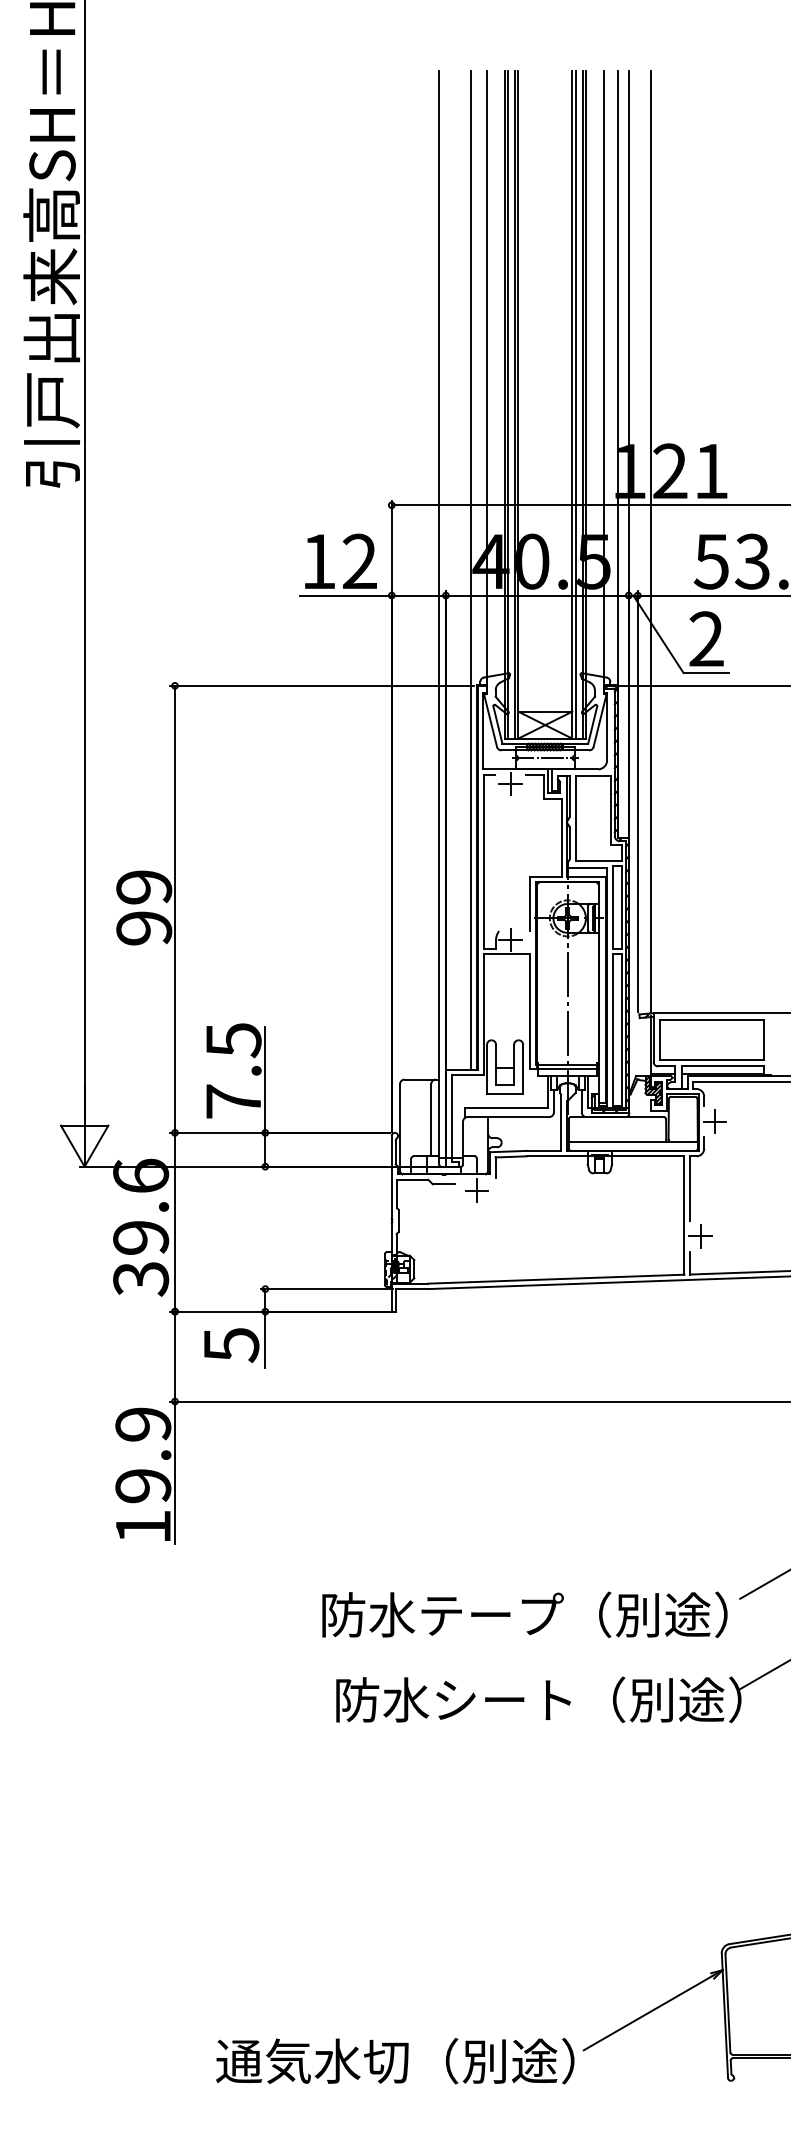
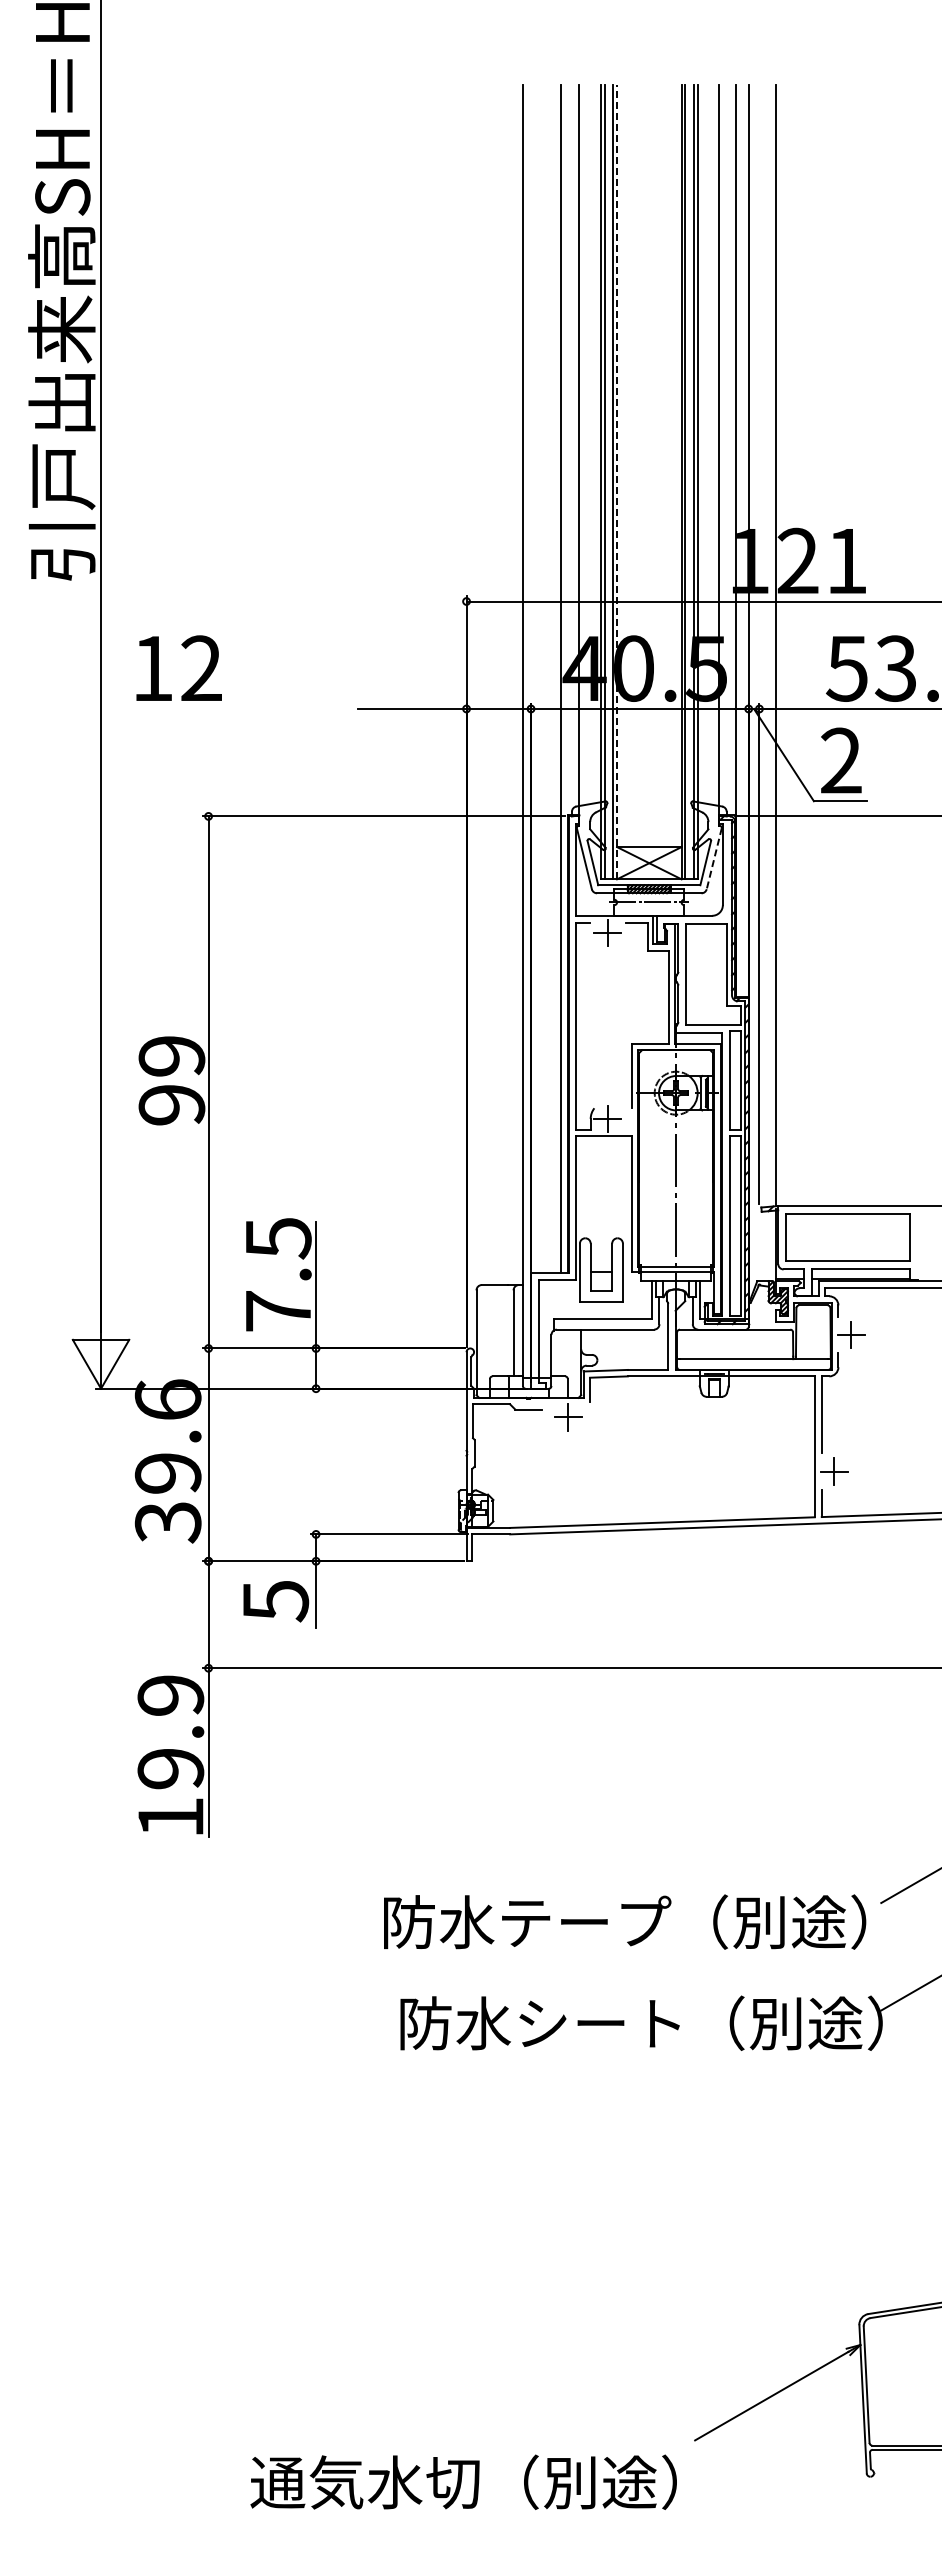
line: (518, 404) -> (617, 481), solid -> dashed
text: (340, 560) -> (178, 667), moved
line: (600, 722) -> (714, 859), solid -> dashed
text: (395, 2060) -> (463, 2481), moved

